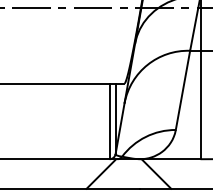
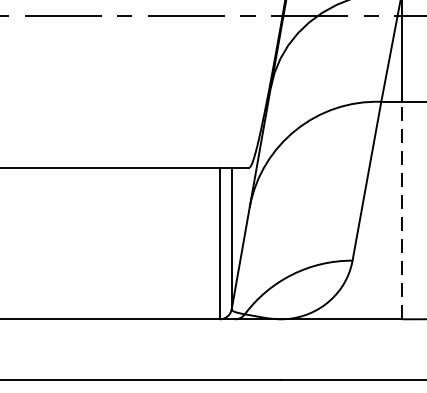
line: (200, 104) -> (402, 209), solid -> dashed
hatch: (128, 174) -> (257, 349), removed

